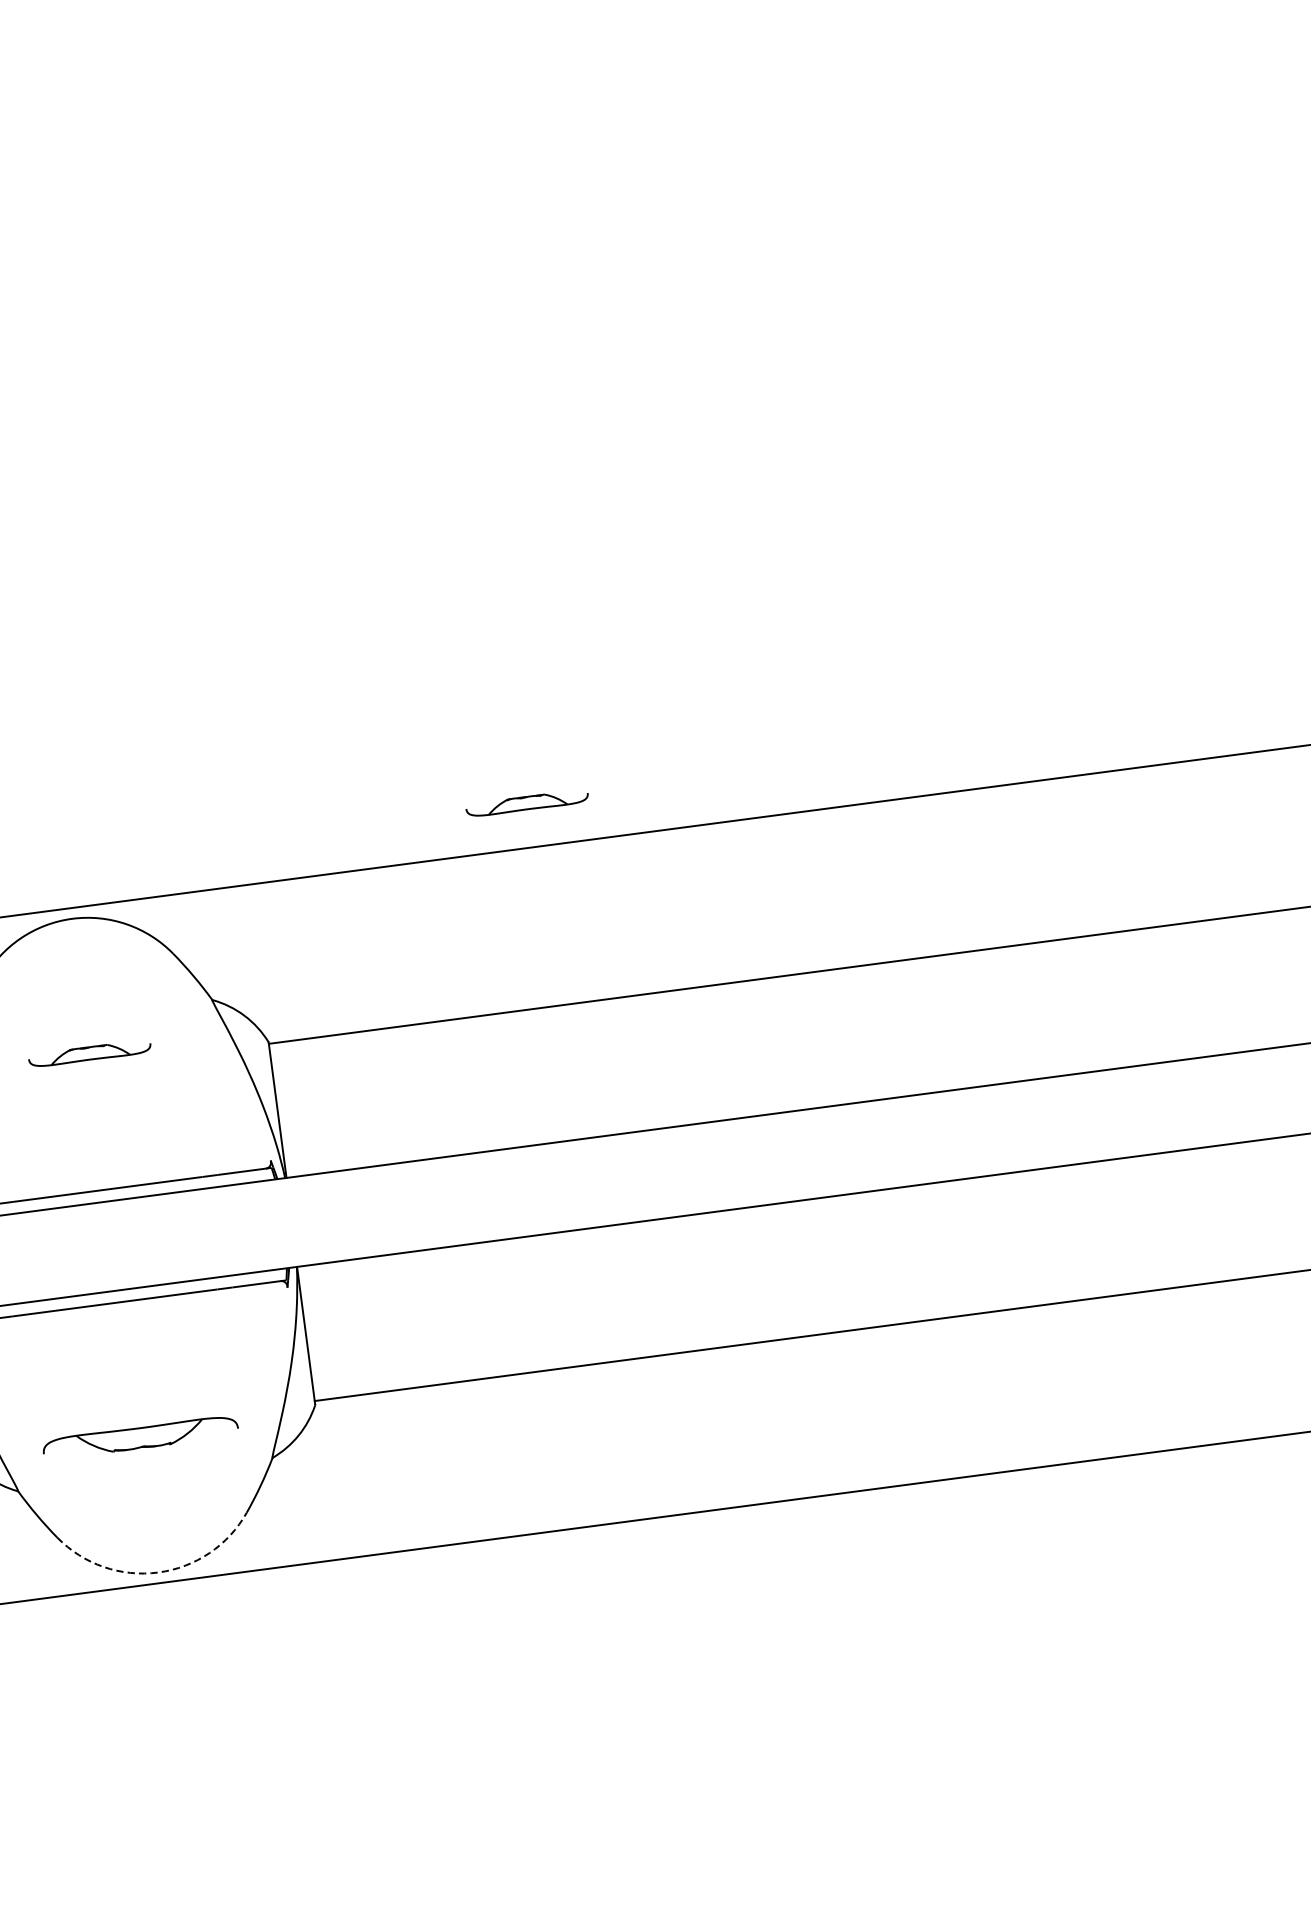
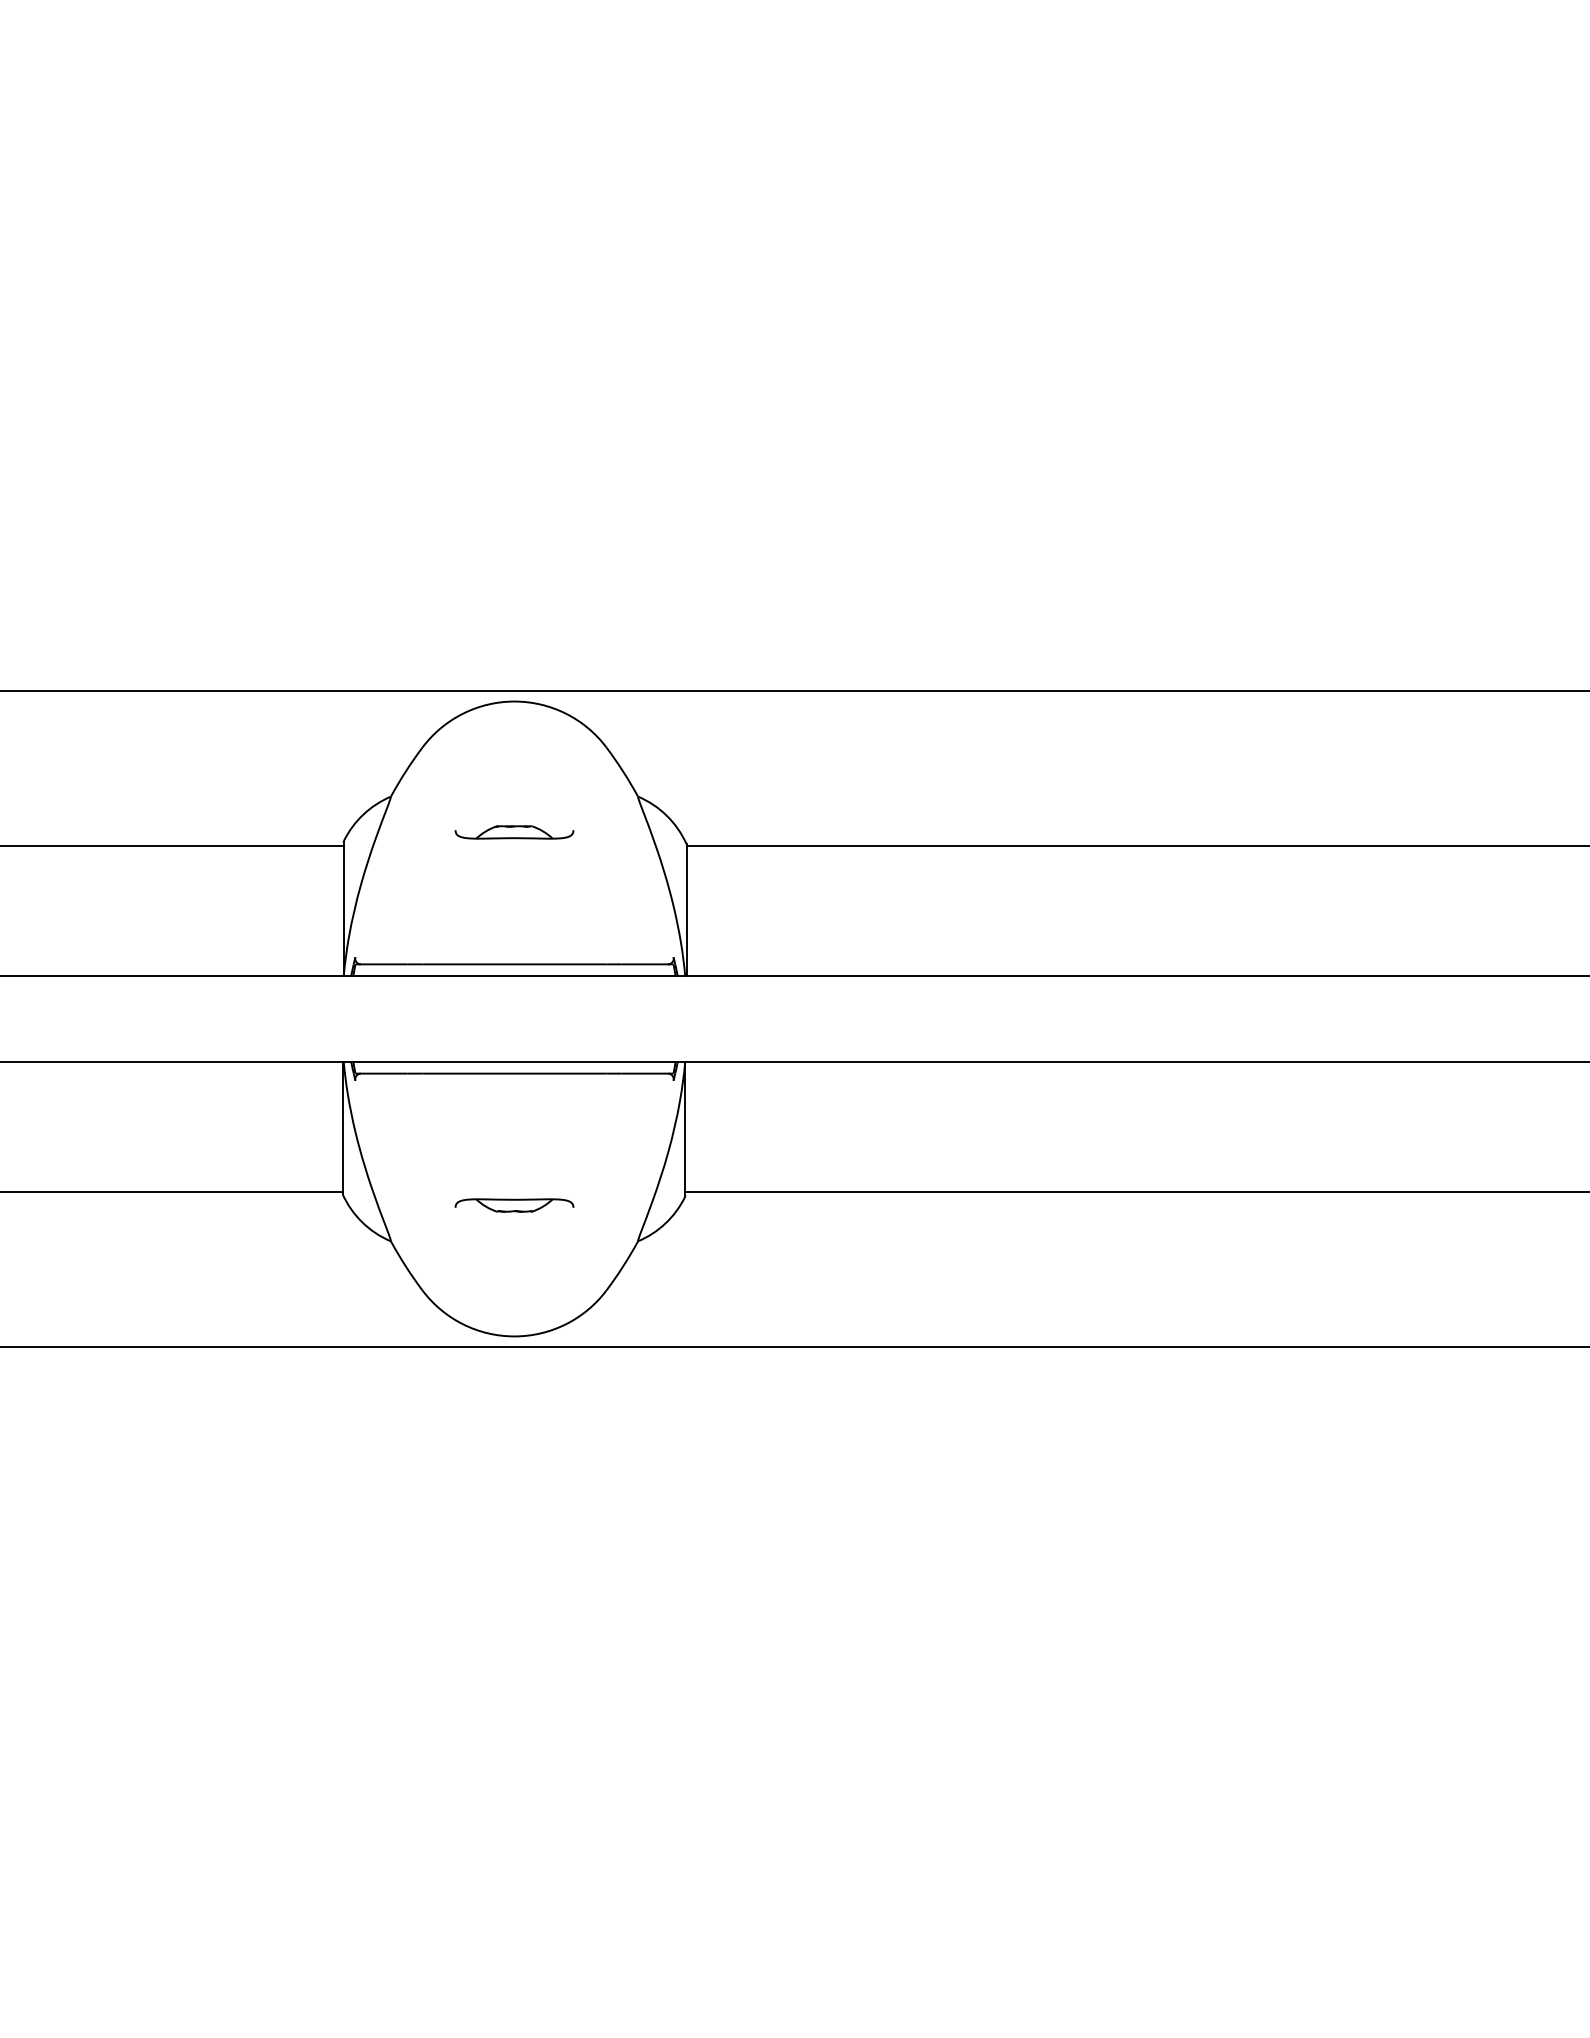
part: (527, 803) -> (963, 648), removed
part: (140, 1437) -> (514, 1205), size x0.62
arc: (158, 1572) -> (514, 1336), dashed -> solid

